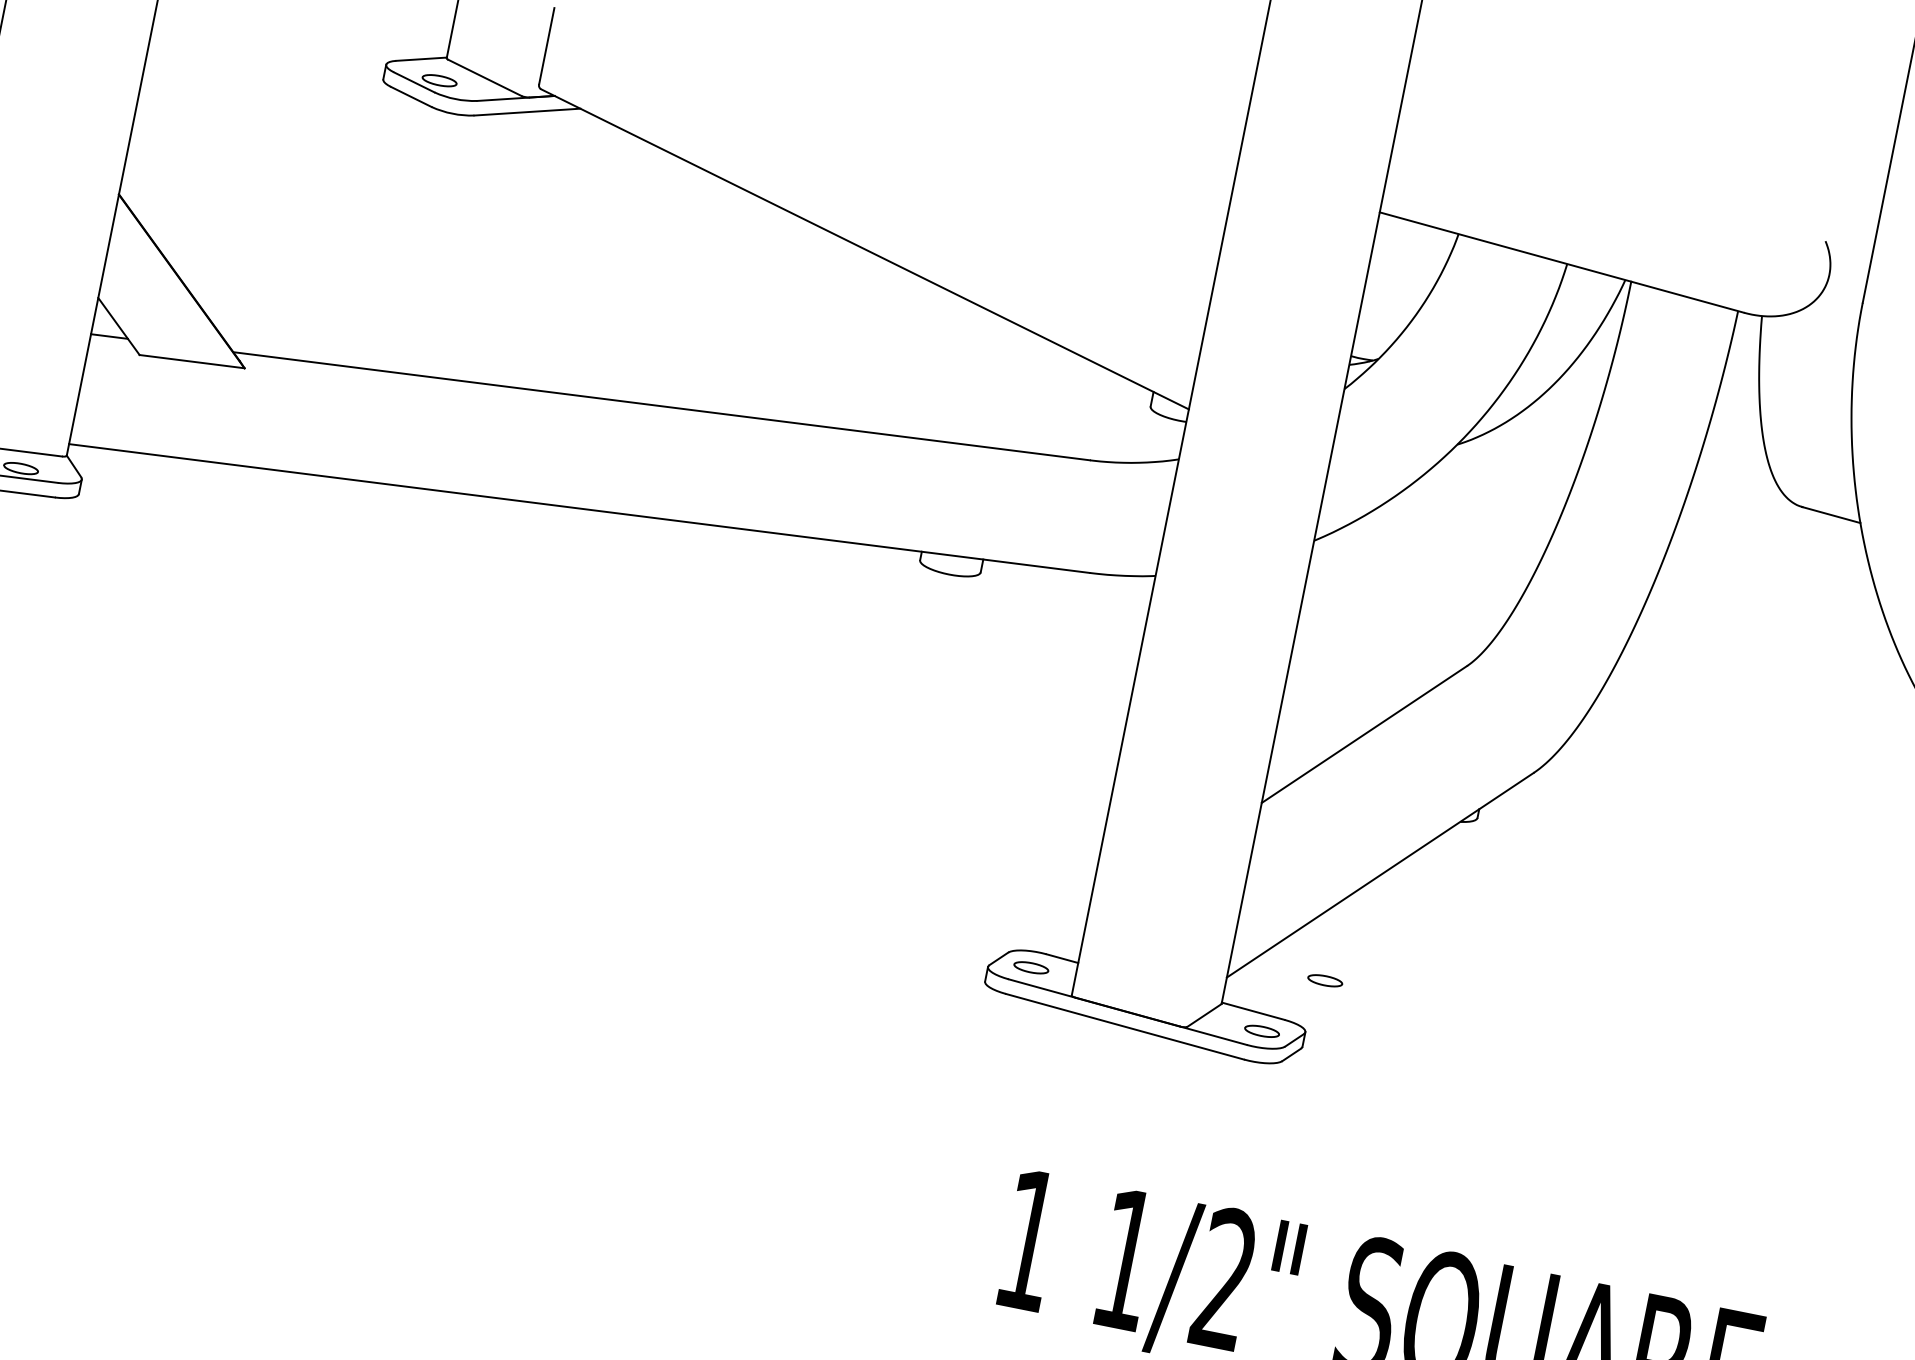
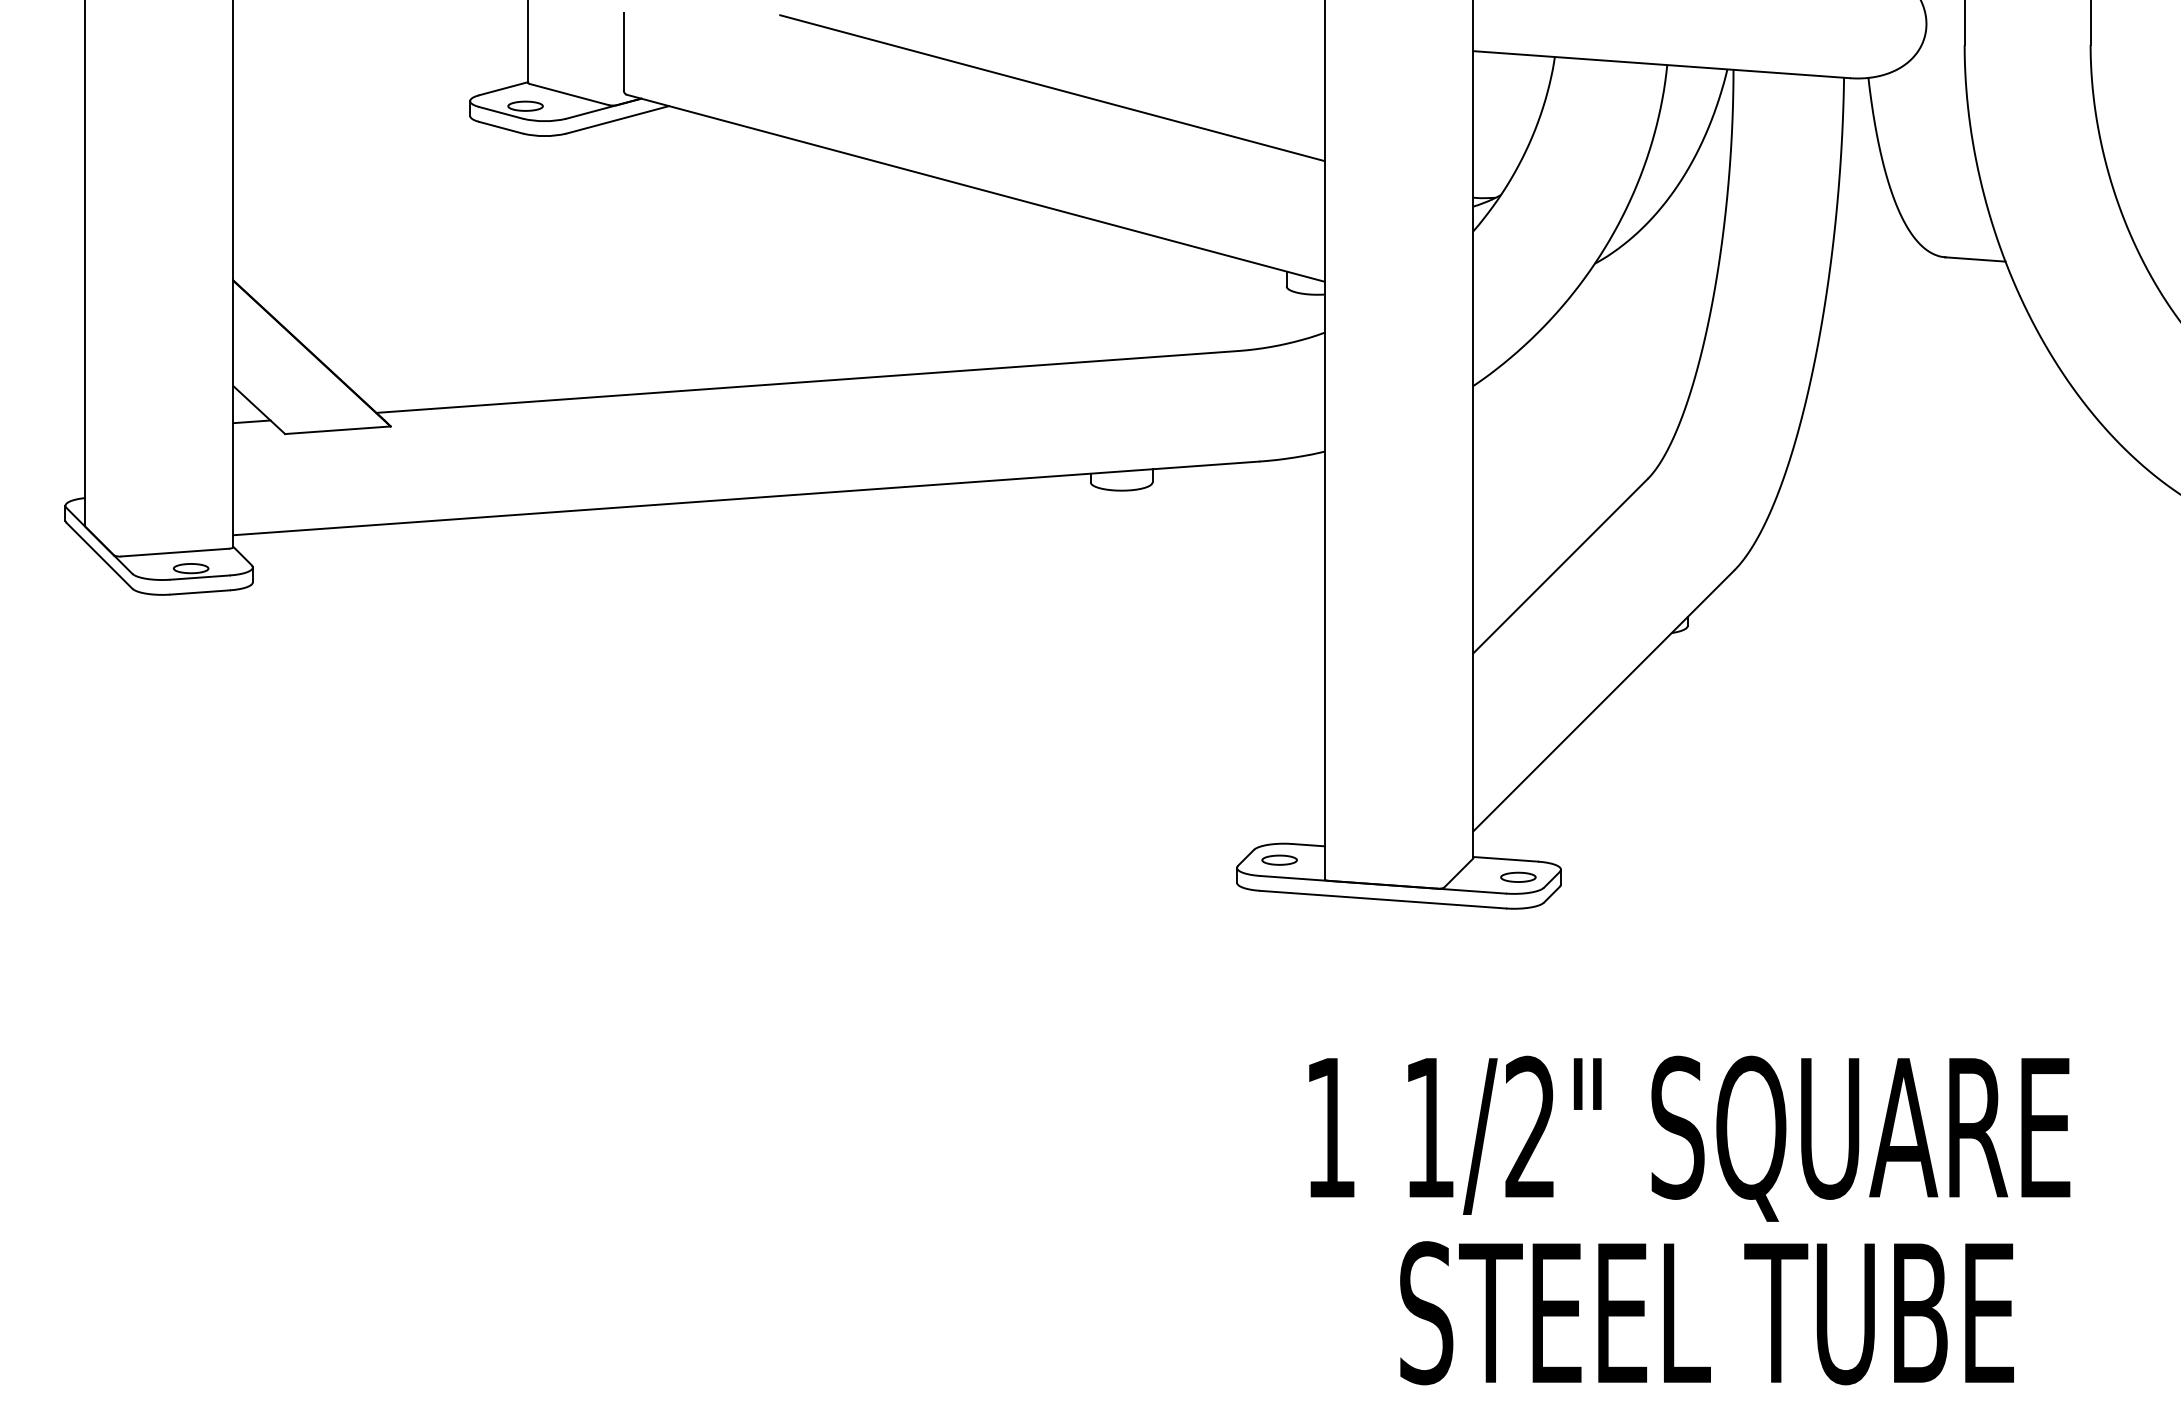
line: (959, 166) -> (1052, 88), added
part: (1325, 979) -> (1570, 814), removed

